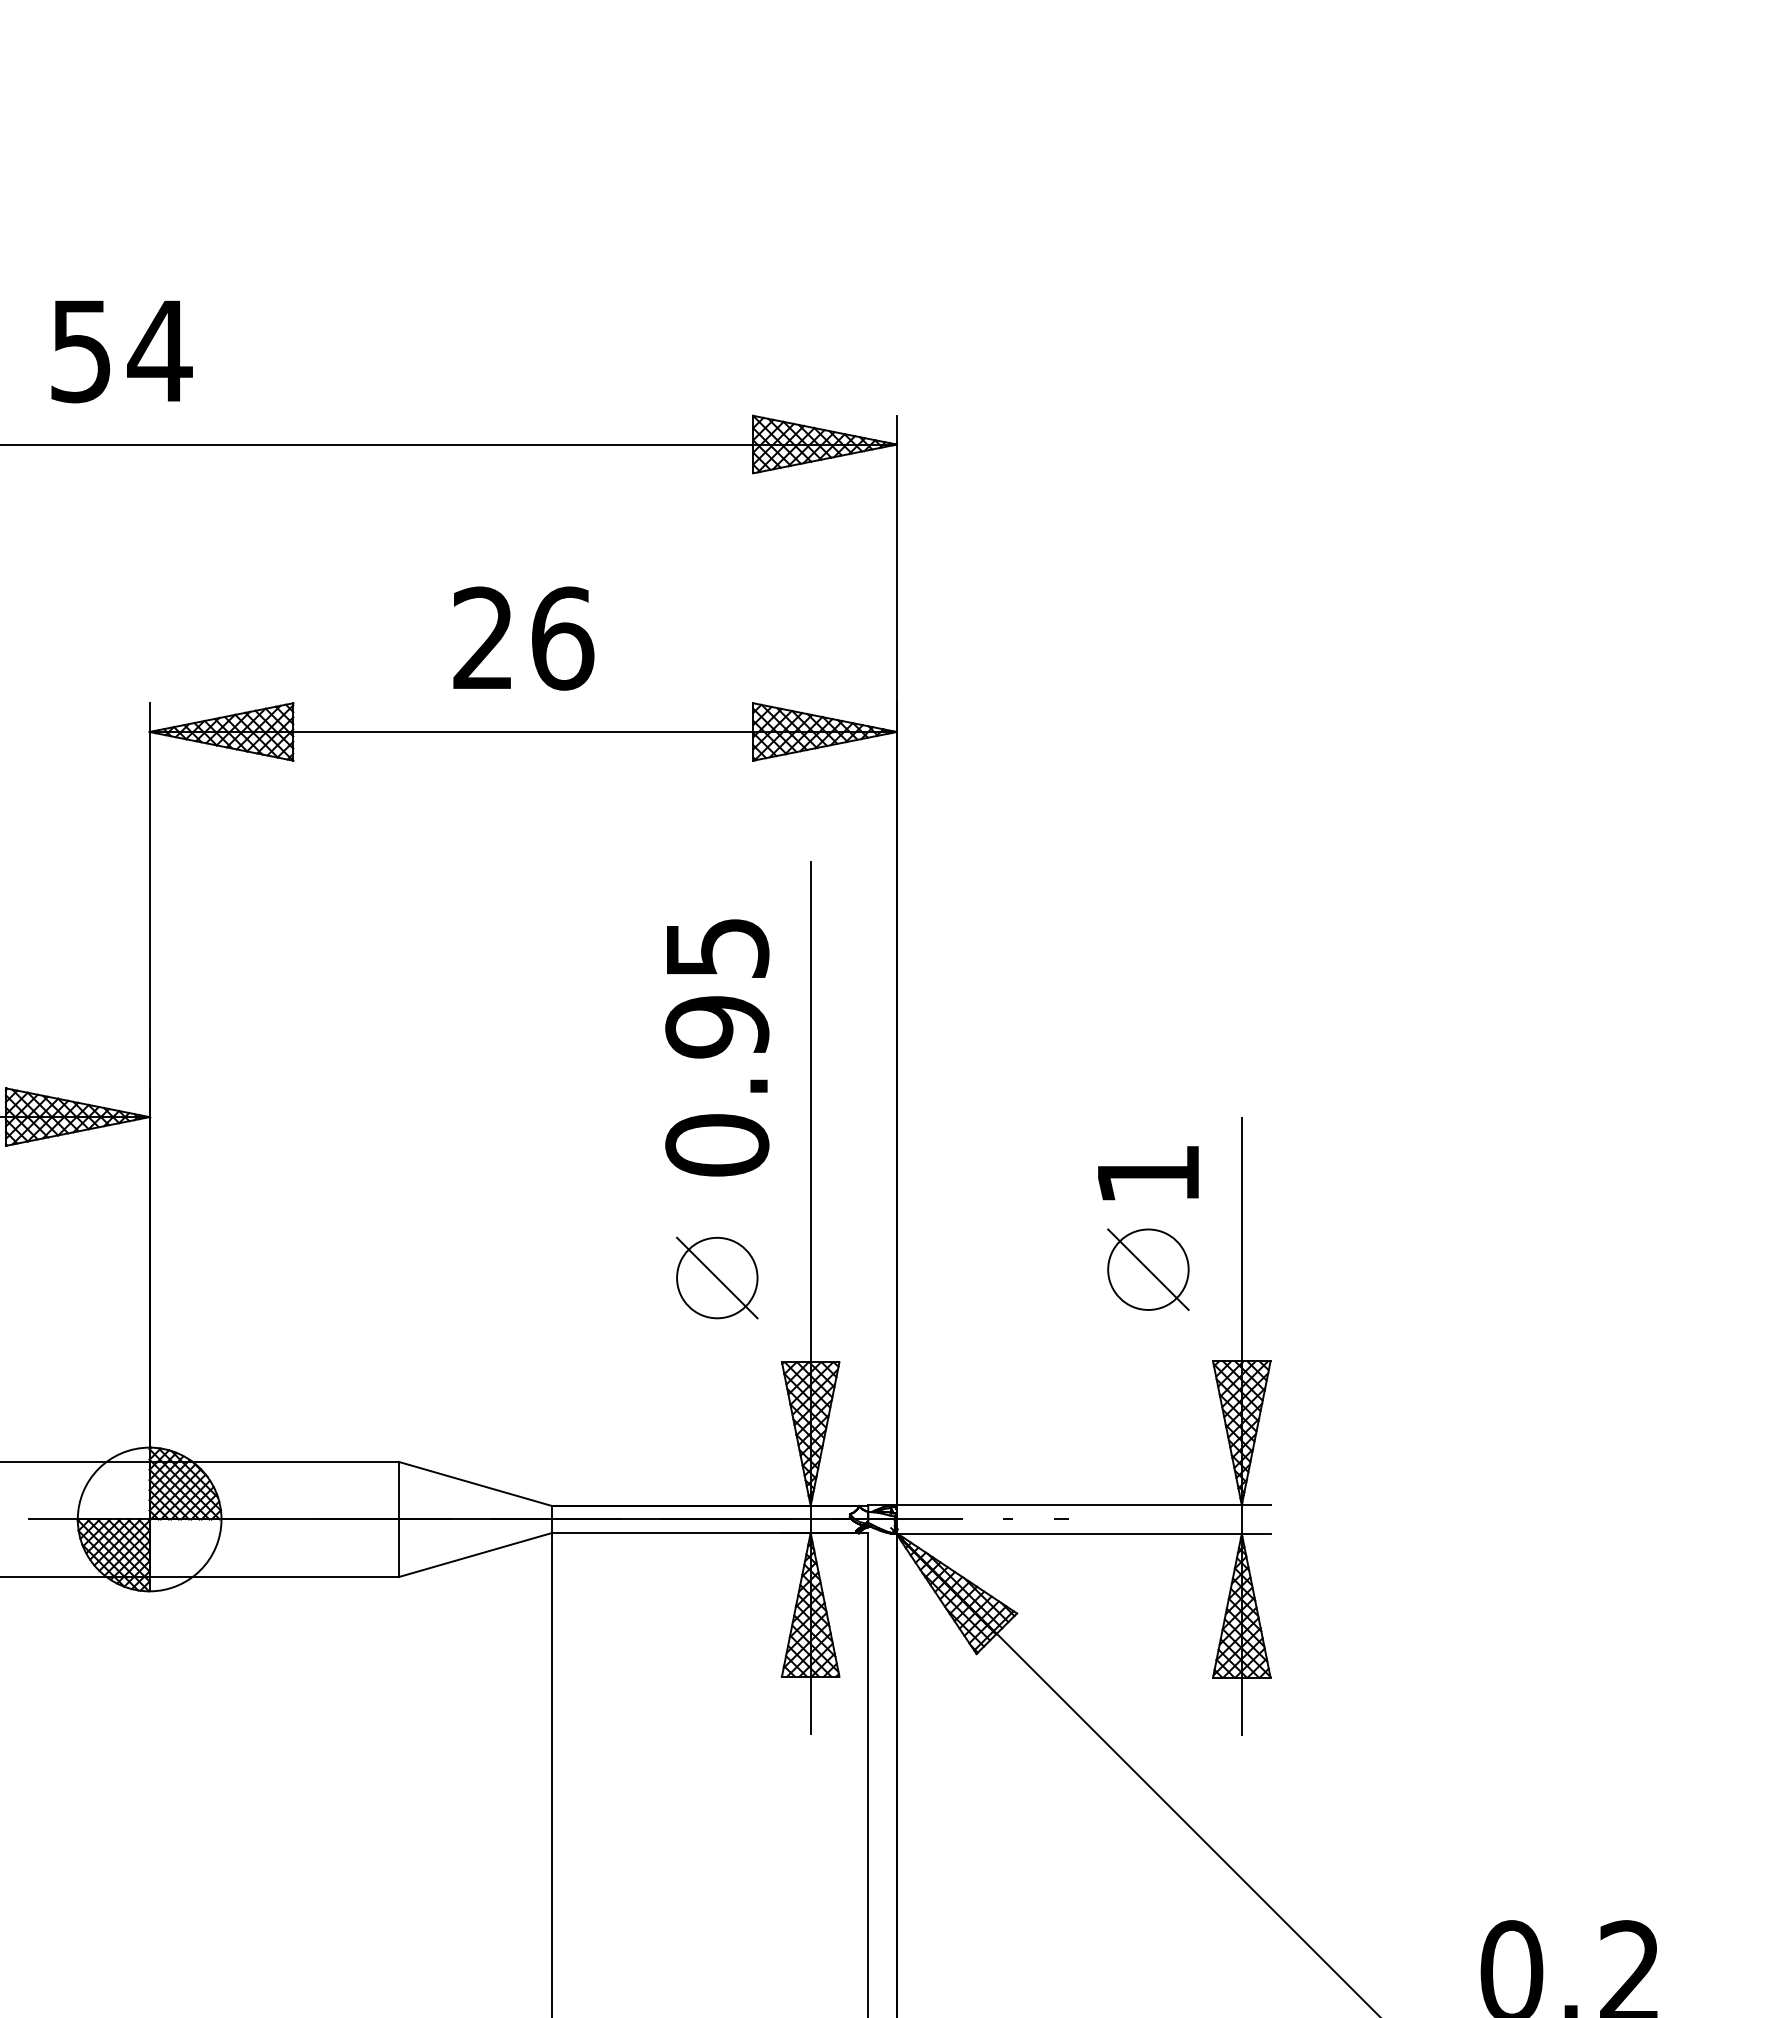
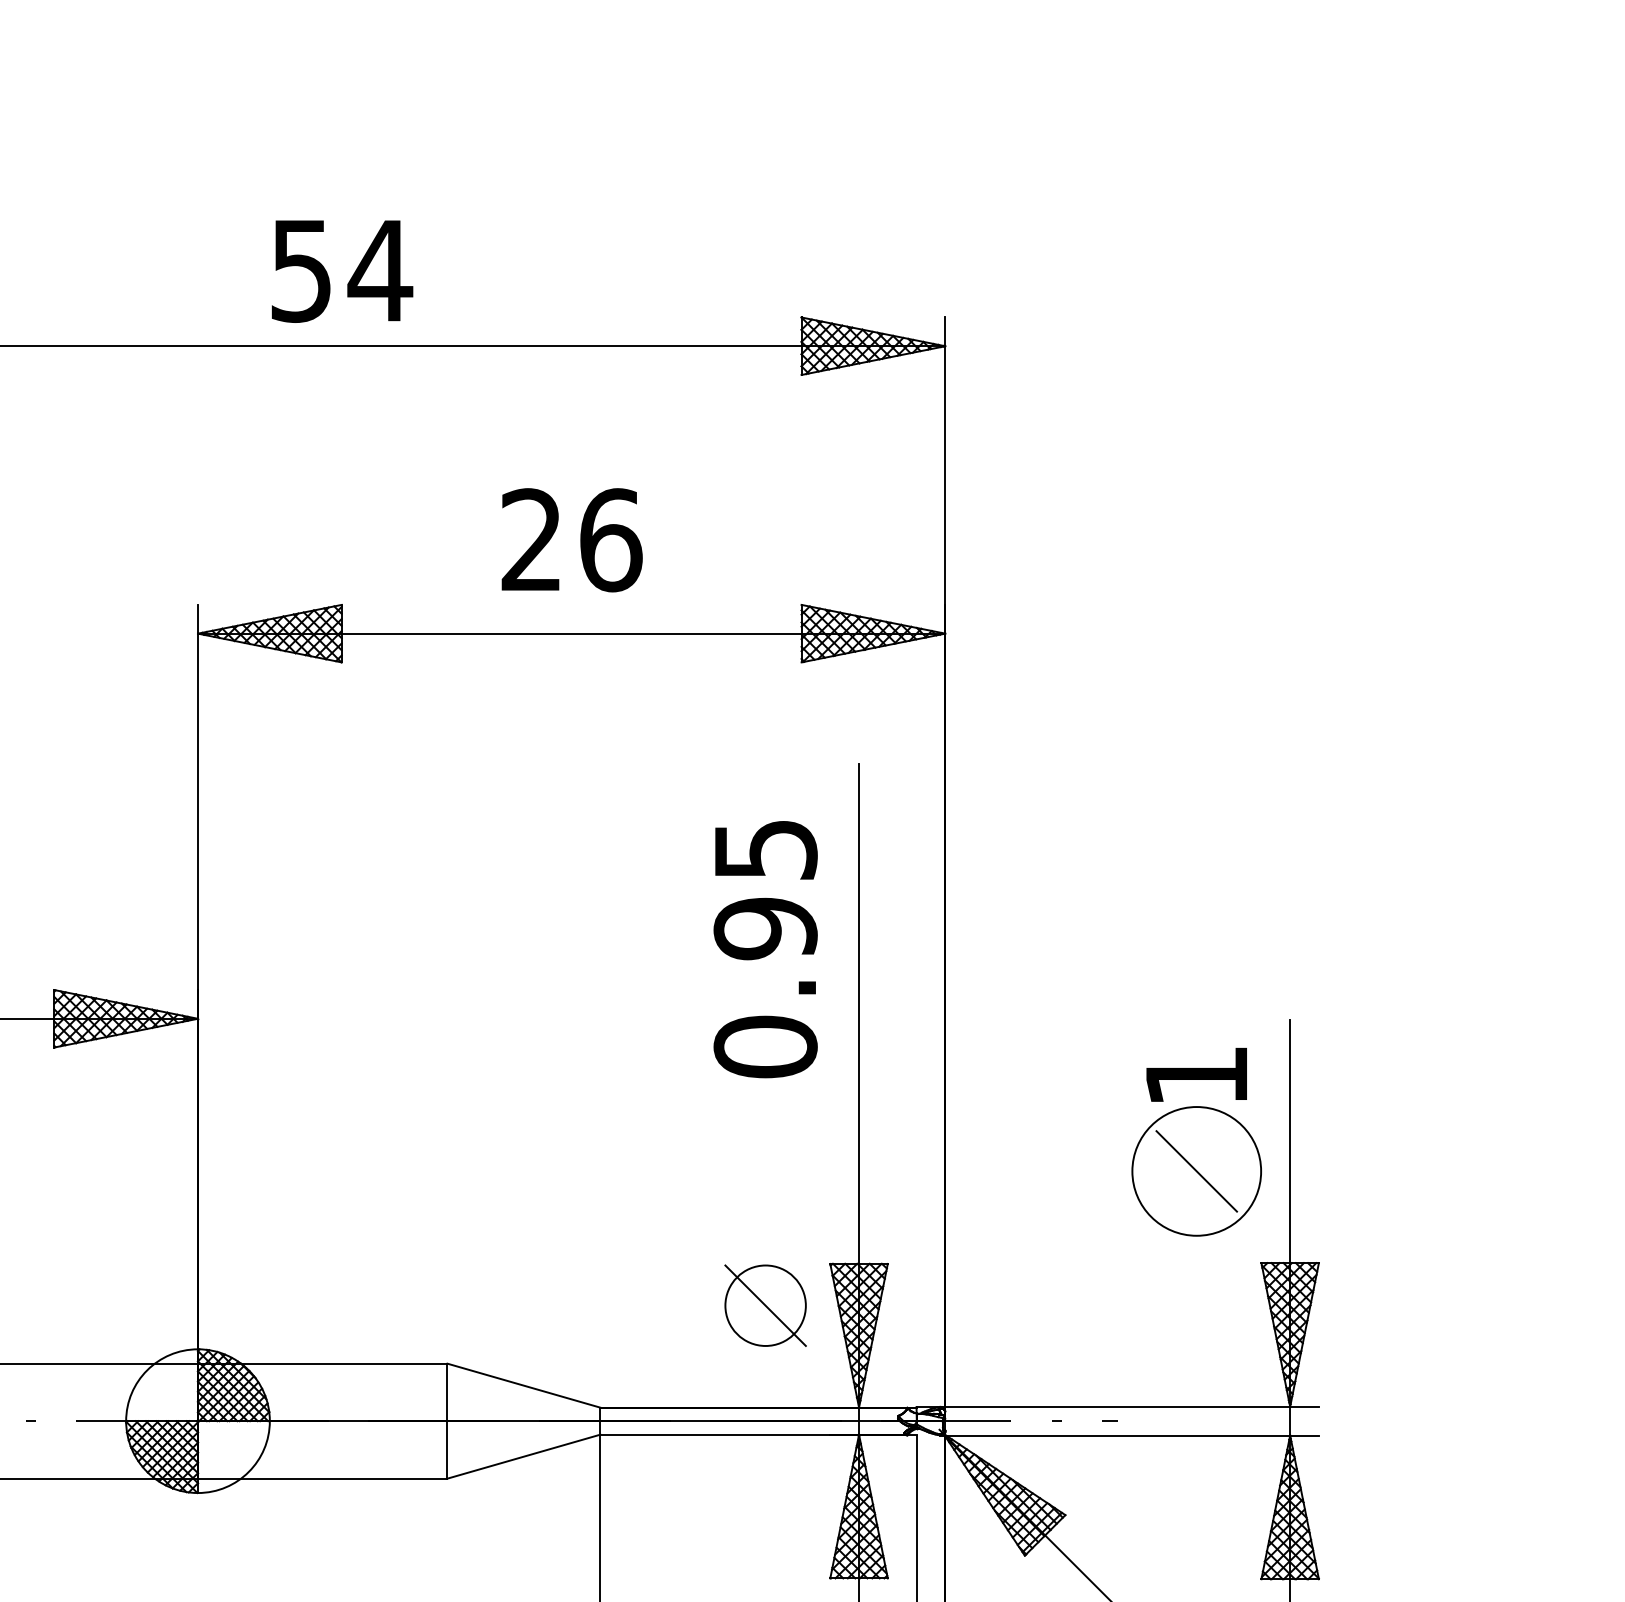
text: (121, 351) -> (341, 271), moved
circle: (1148, 1269) -> (1196, 1171), size x1.6
part: (717, 1277) -> (765, 1305), moved

